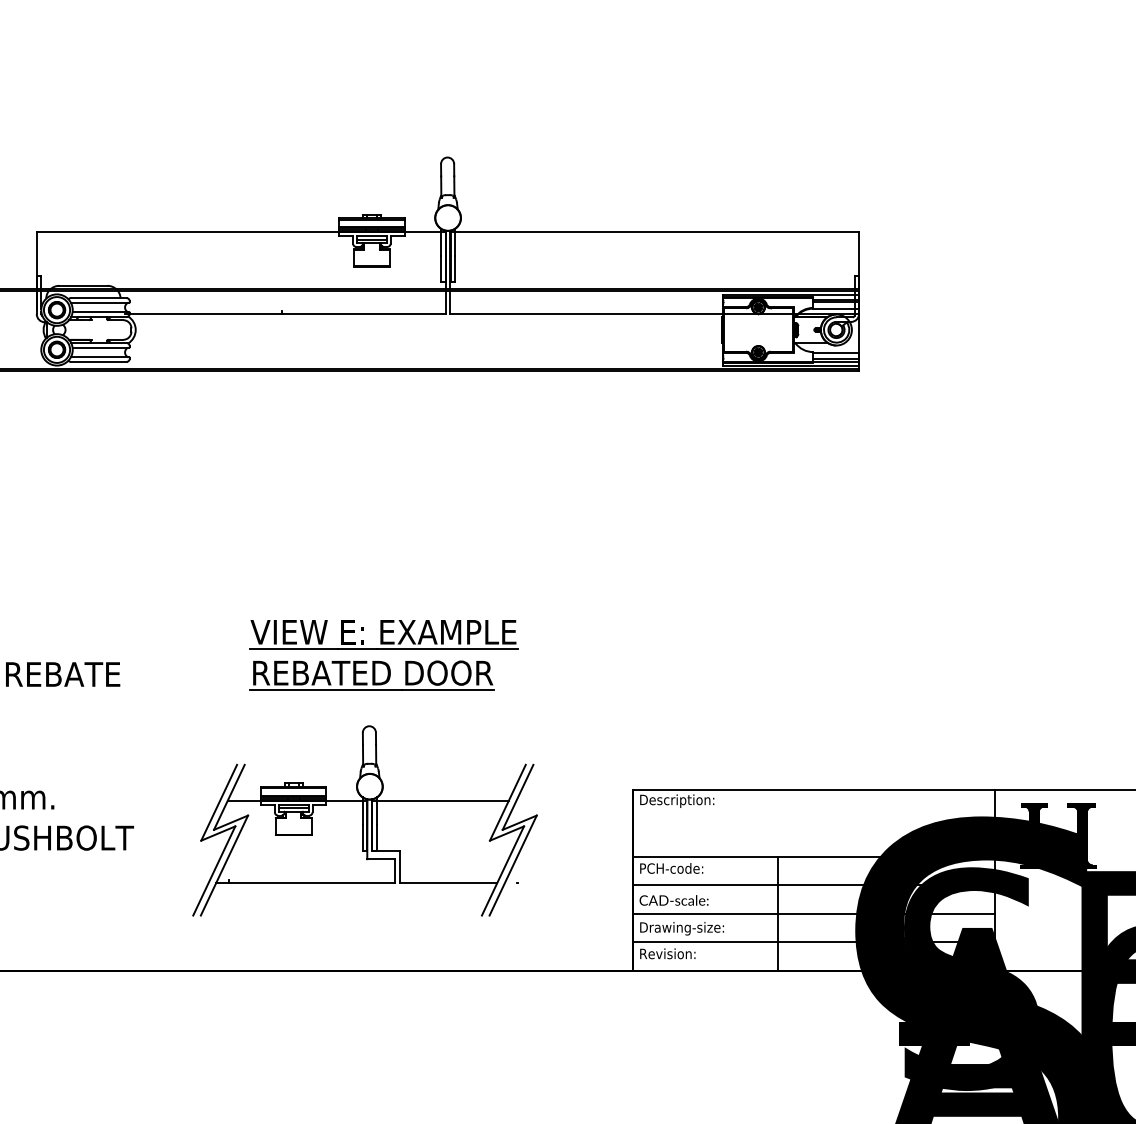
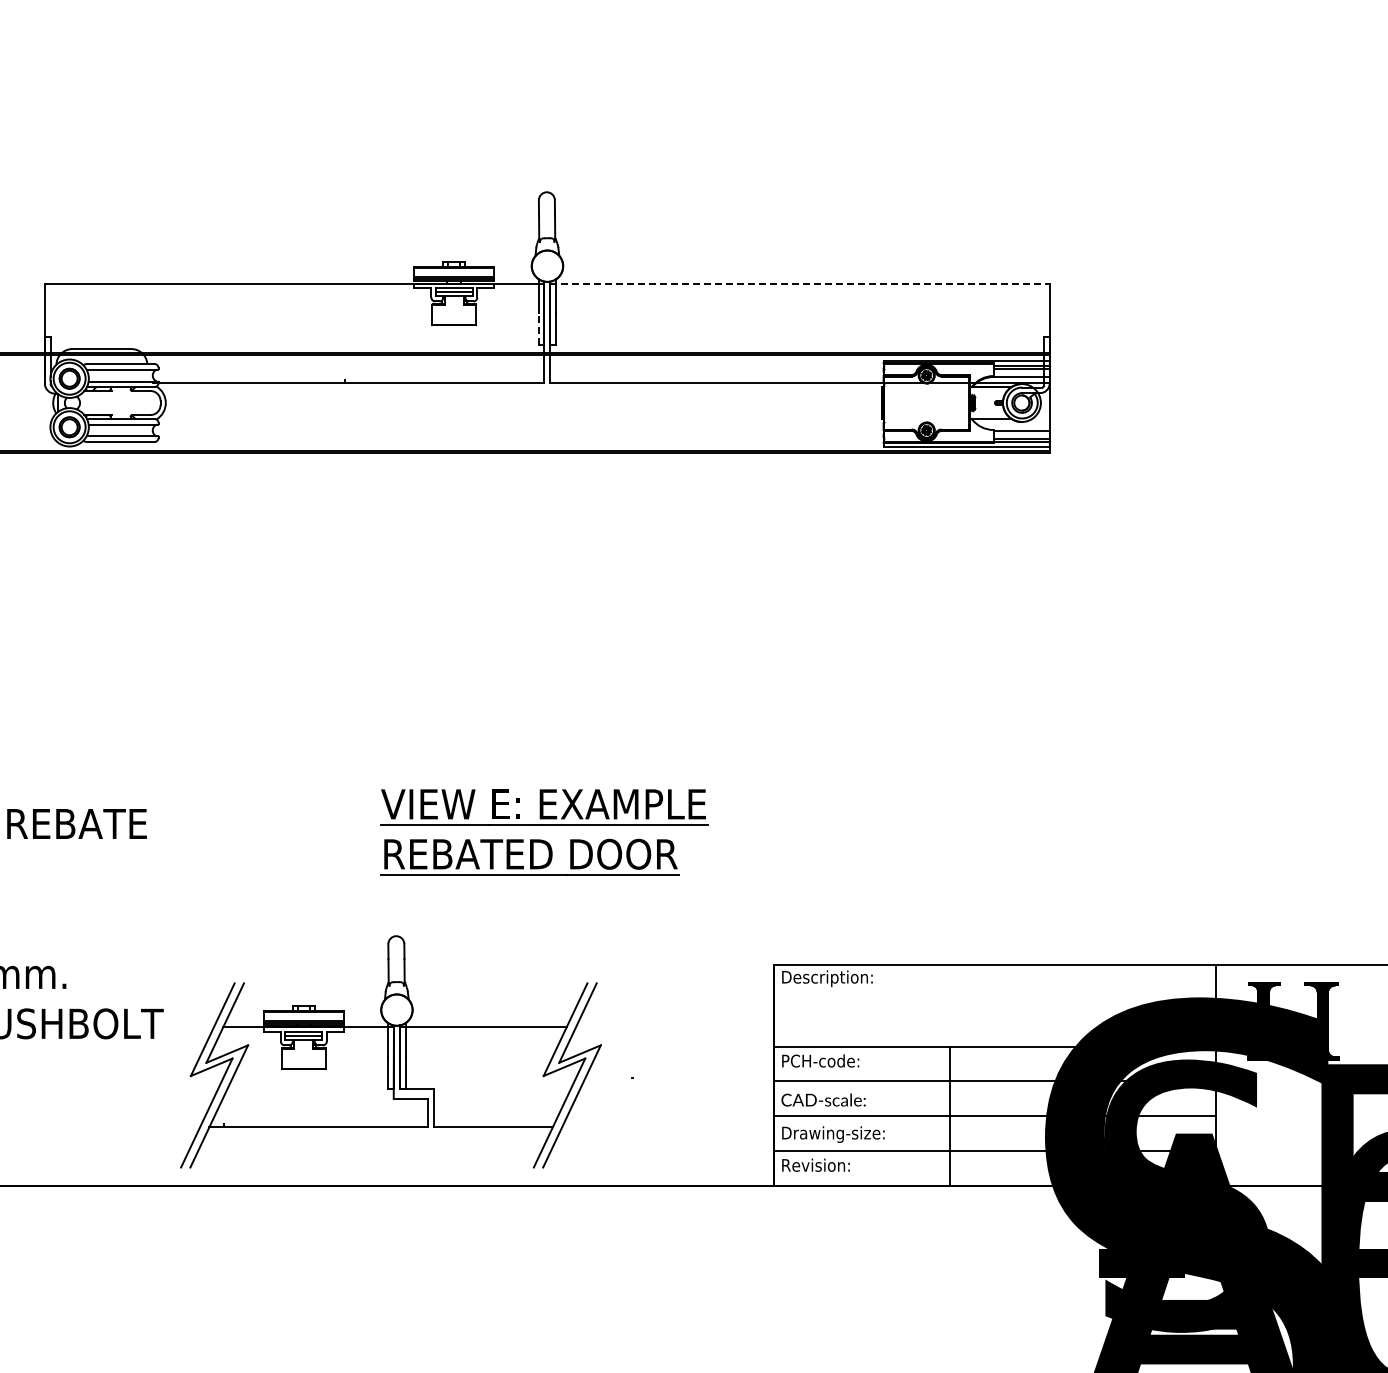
line: (654, 232) -> (799, 283), solid -> dashed
line: (440, 269) -> (538, 328), solid -> dashed
part: (384, 649) -> (544, 825), moved
part: (364, 820) -> (390, 1051), moved

